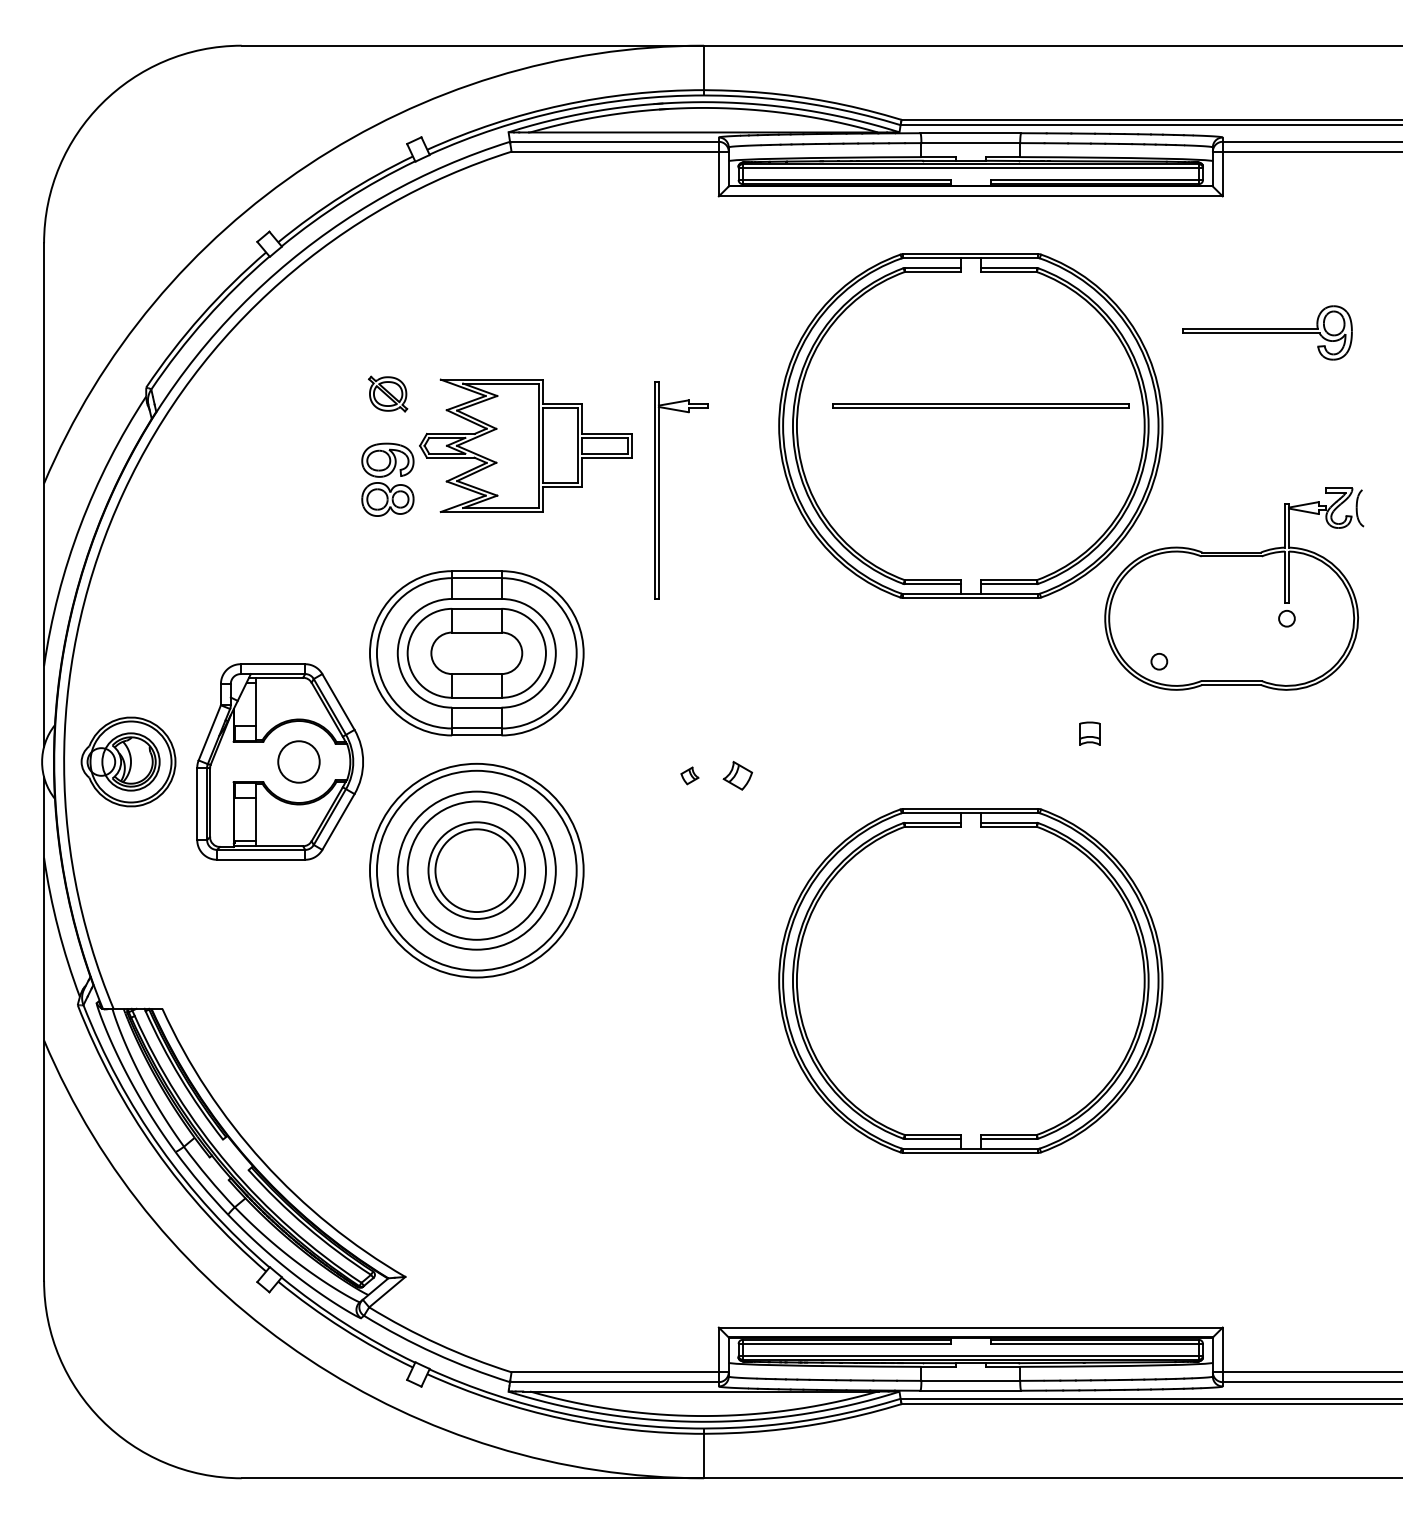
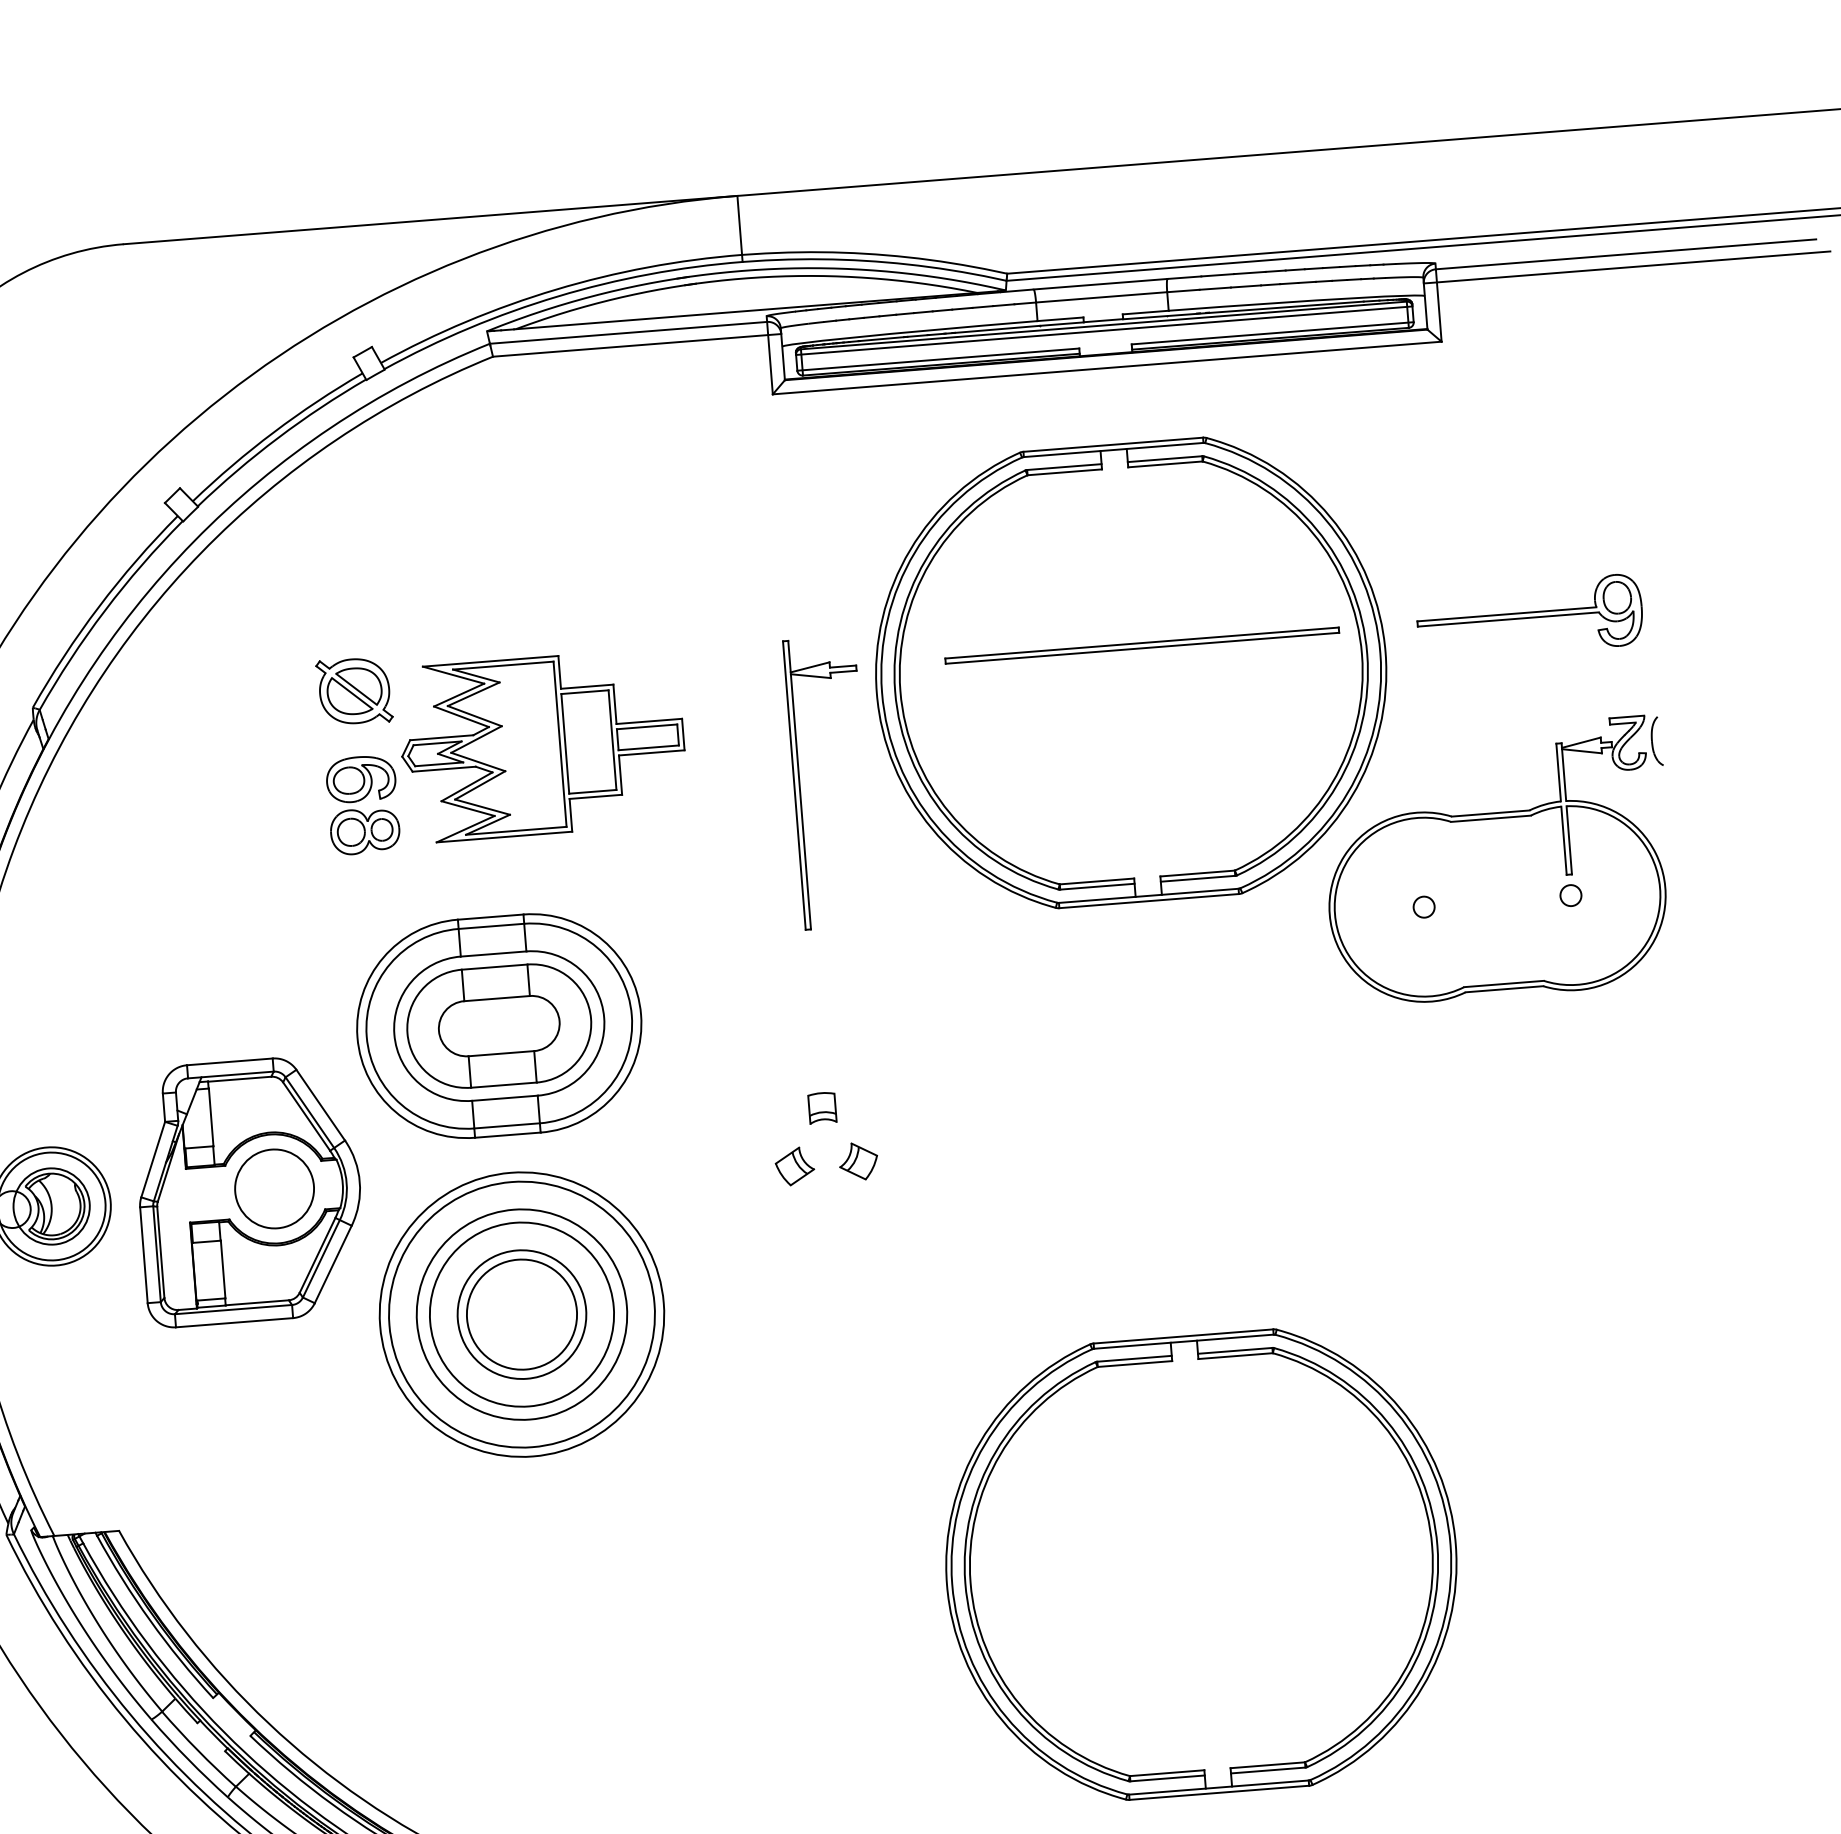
part: (1267, 332) -> (1529, 616), moved
part: (387, 393) -> (353, 690), size x1.43
part: (659, 490) -> (800, 784), moved
circle: (1159, 661) -> (1424, 906), moved
part: (1089, 733) -> (821, 1107), moved
circle: (298, 761) -> (273, 1188), size x1.43
part: (689, 775) -> (794, 1166), size x1.67
part: (970, 980) -> (1200, 1564), moved

